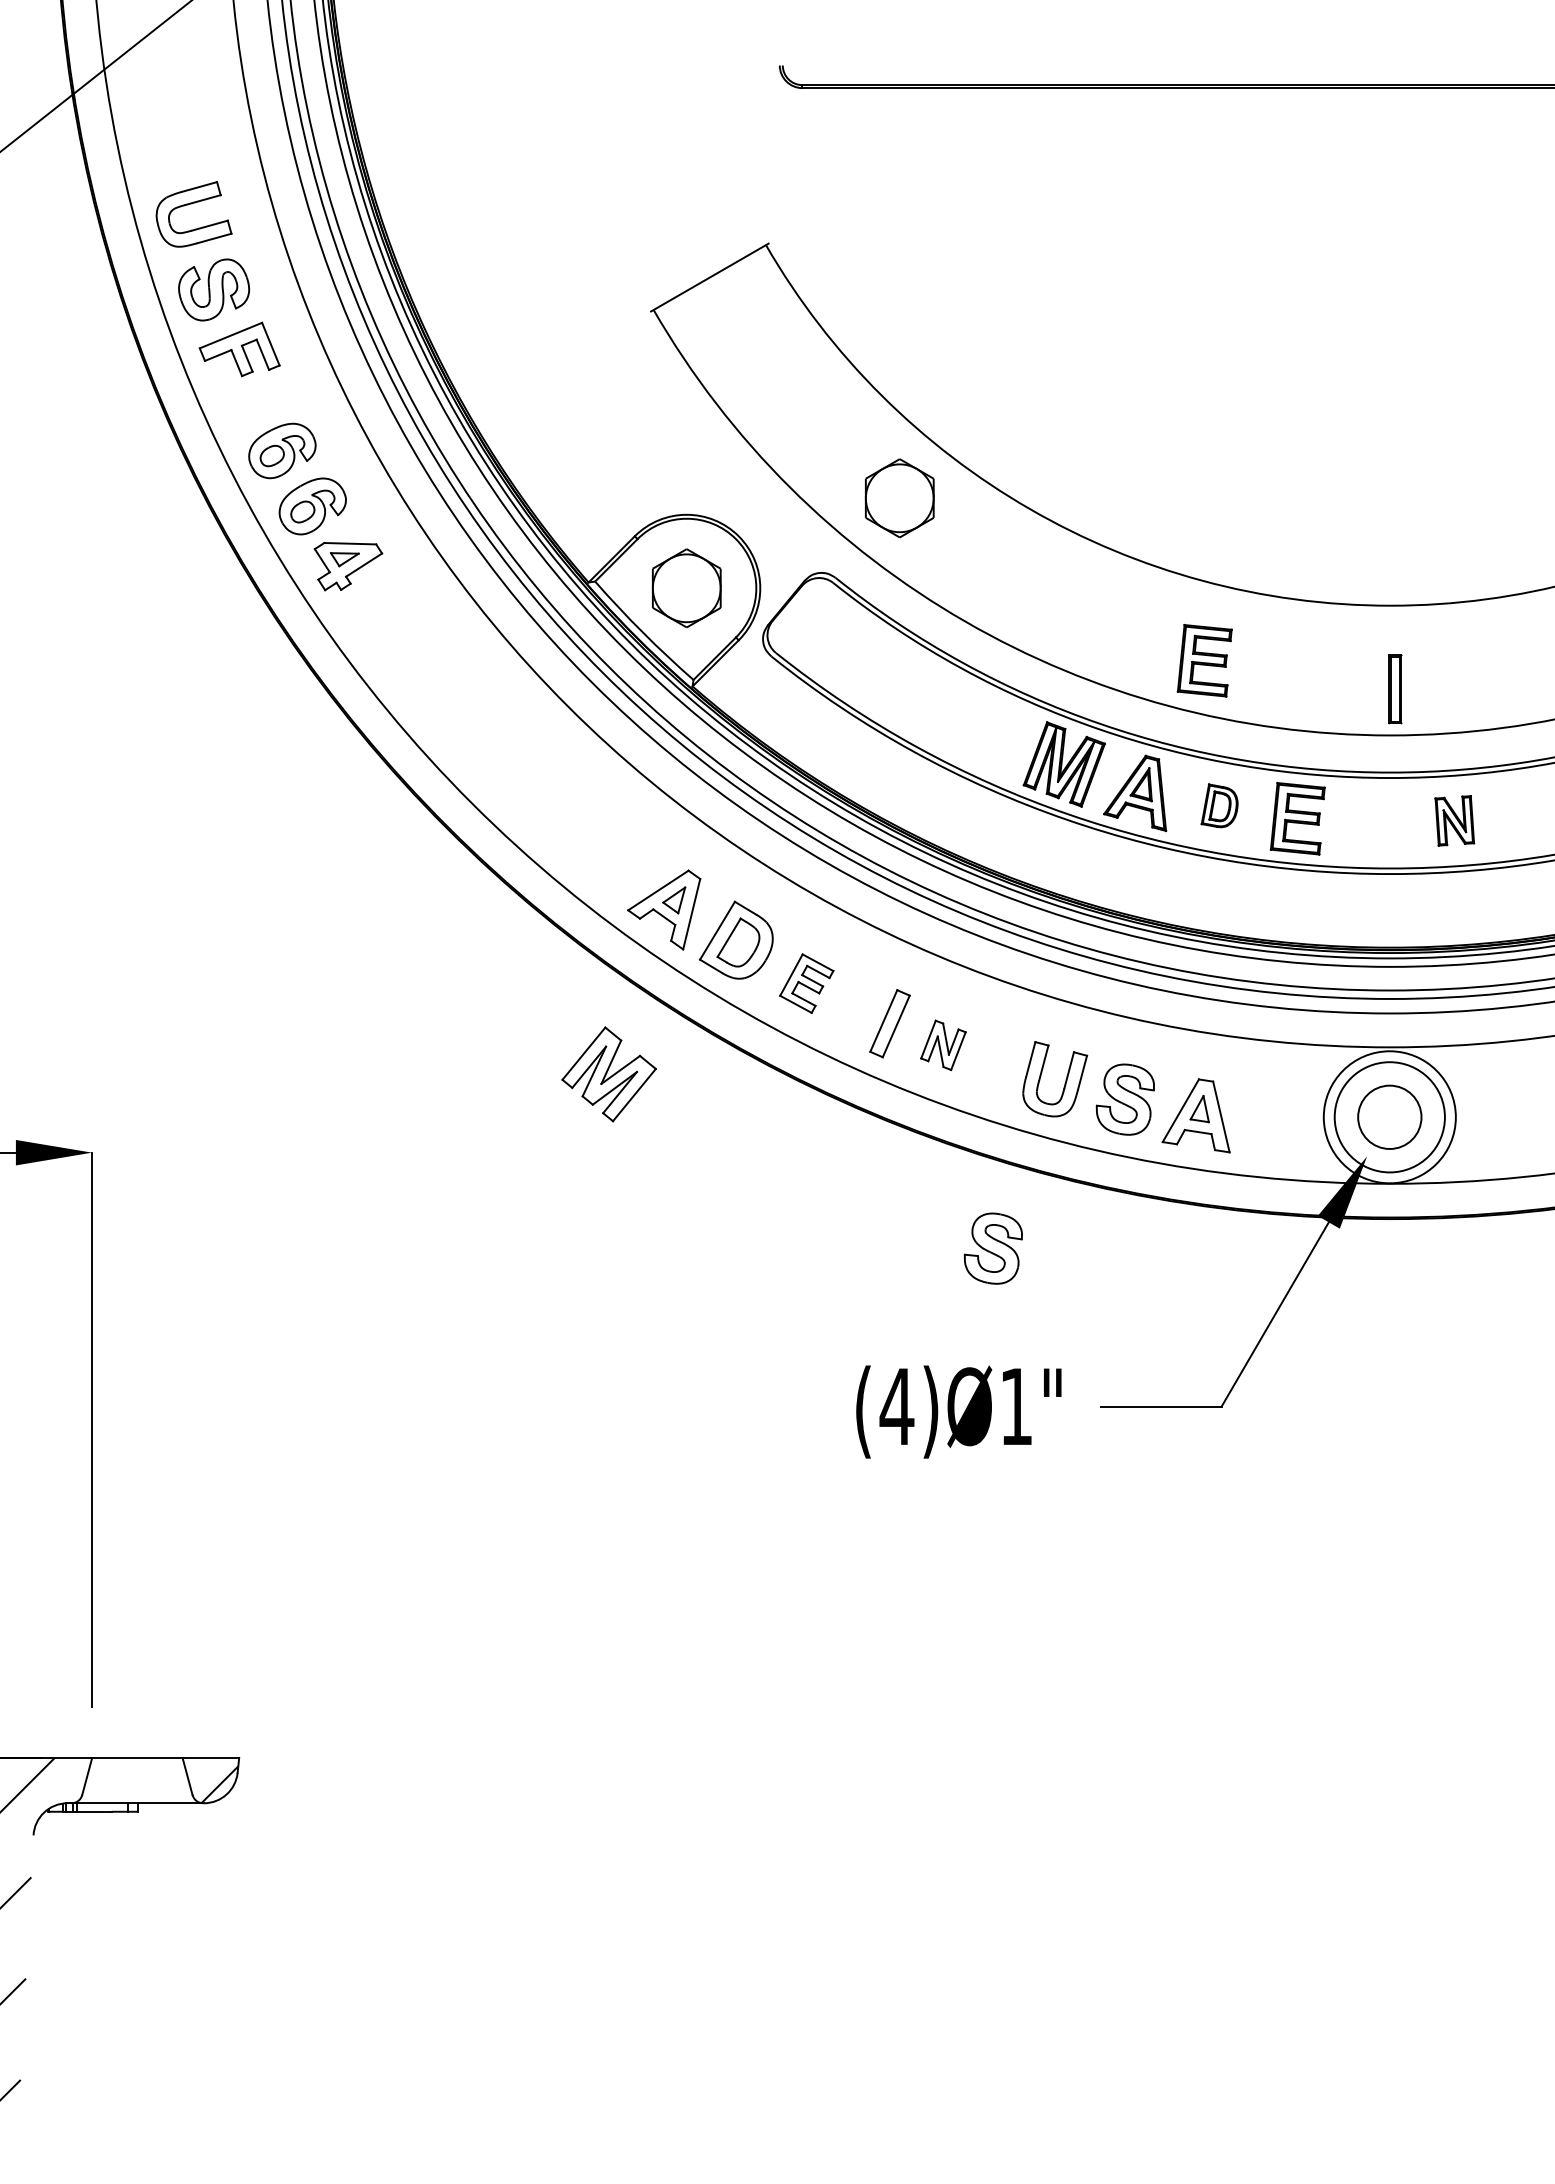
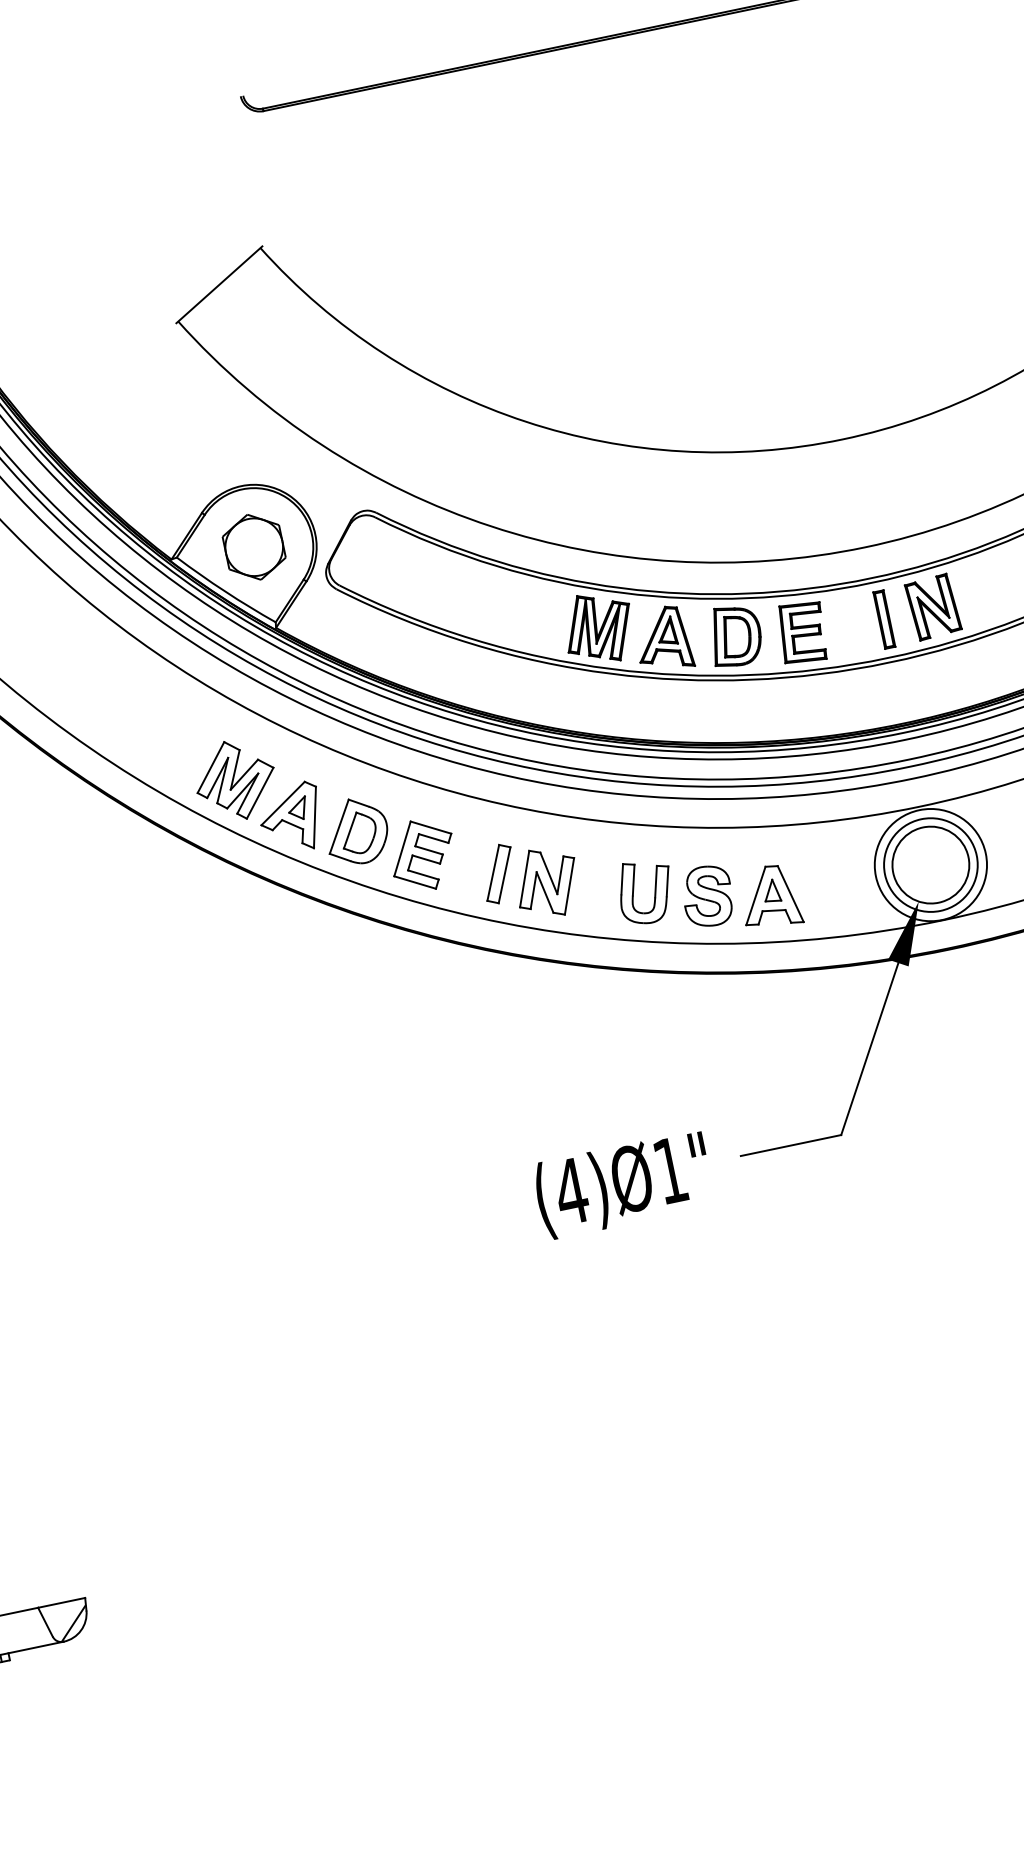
part: (899, 497) -> (415, 434), removed
part: (1204, 660) -> (697, 517), removed
part: (1395, 689) -> (884, 619), moved
part: (1219, 805) -> (735, 635), size x1.67
part: (1454, 820) -> (933, 606), size x1.43
part: (806, 983) -> (422, 855), size x1.43
part: (943, 1045) -> (547, 882), size x1.67
part: (608, 1074) -> (235, 780), moved
circle: (1389, 1117) -> (930, 865), size x1.43
part: (992, 1248) -> (623, 1043), removed

